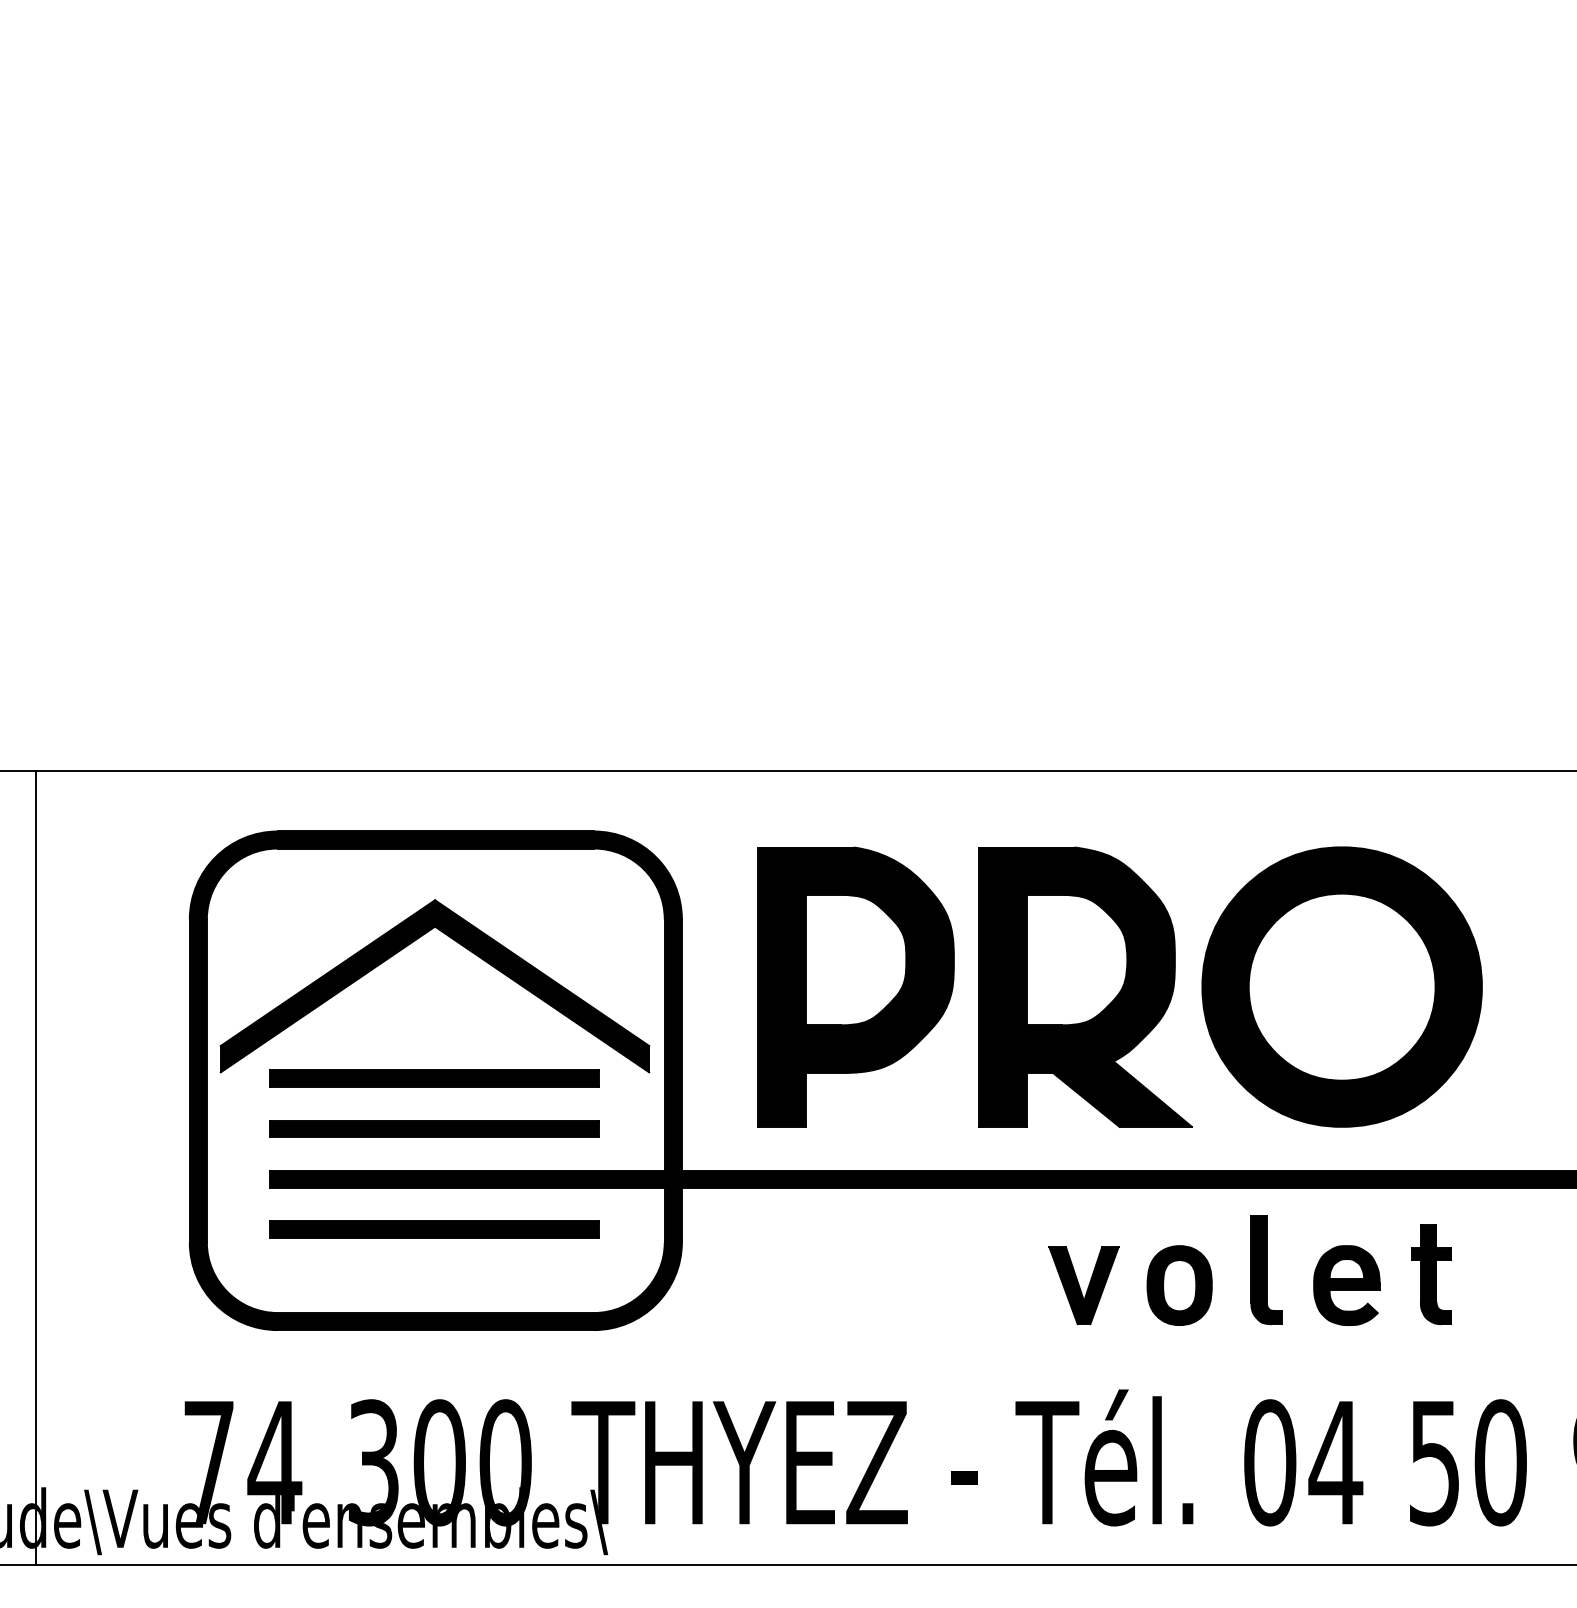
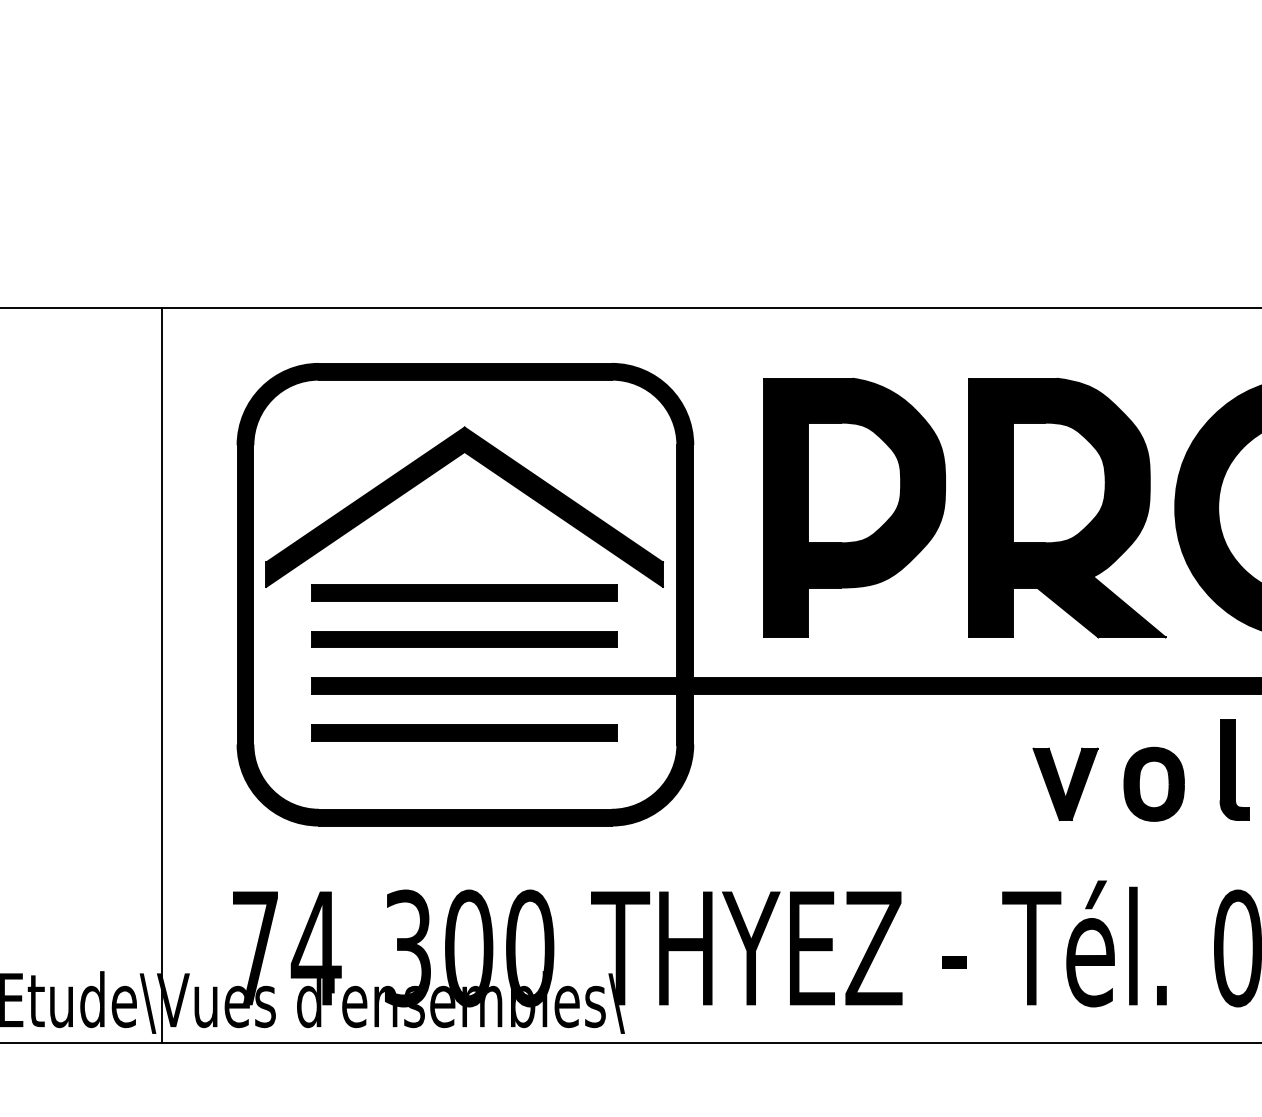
line: (36, 1167) -> (162, 675), moved

